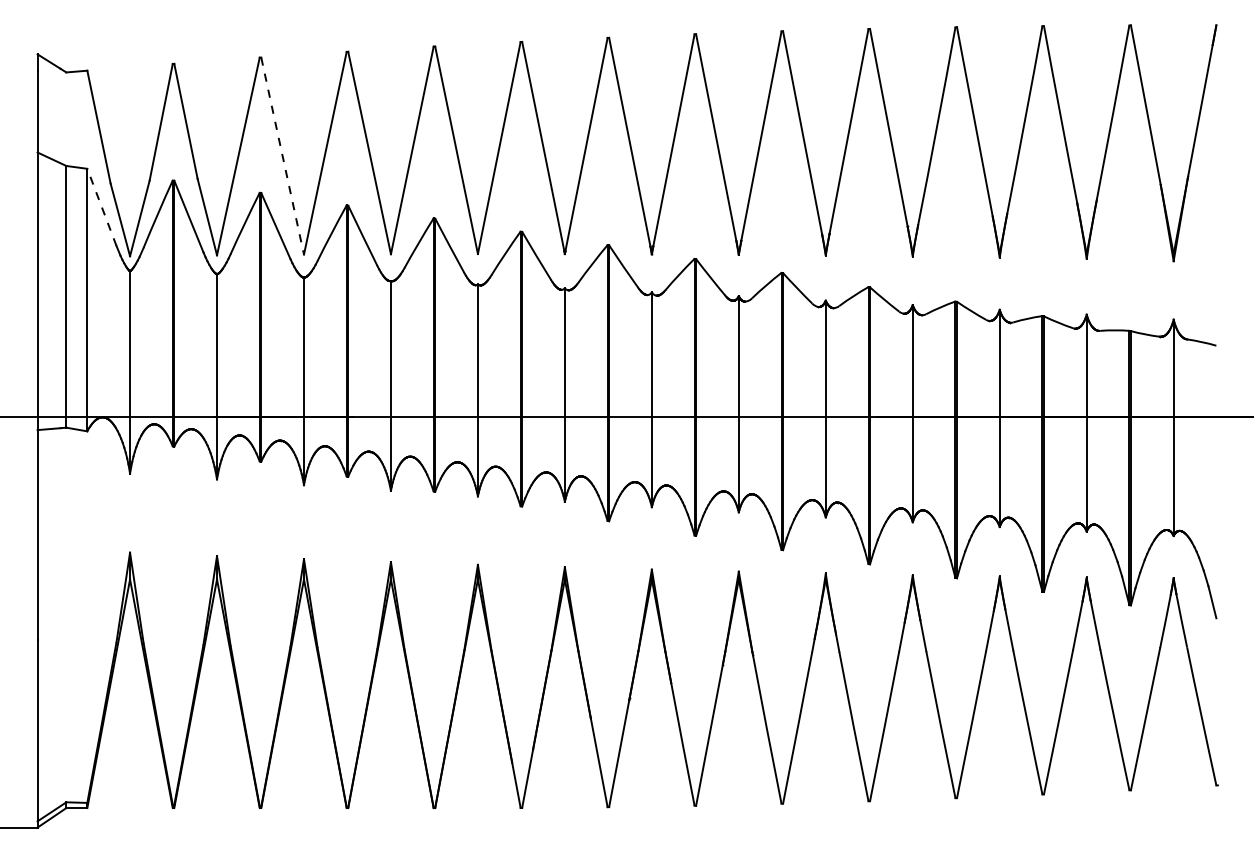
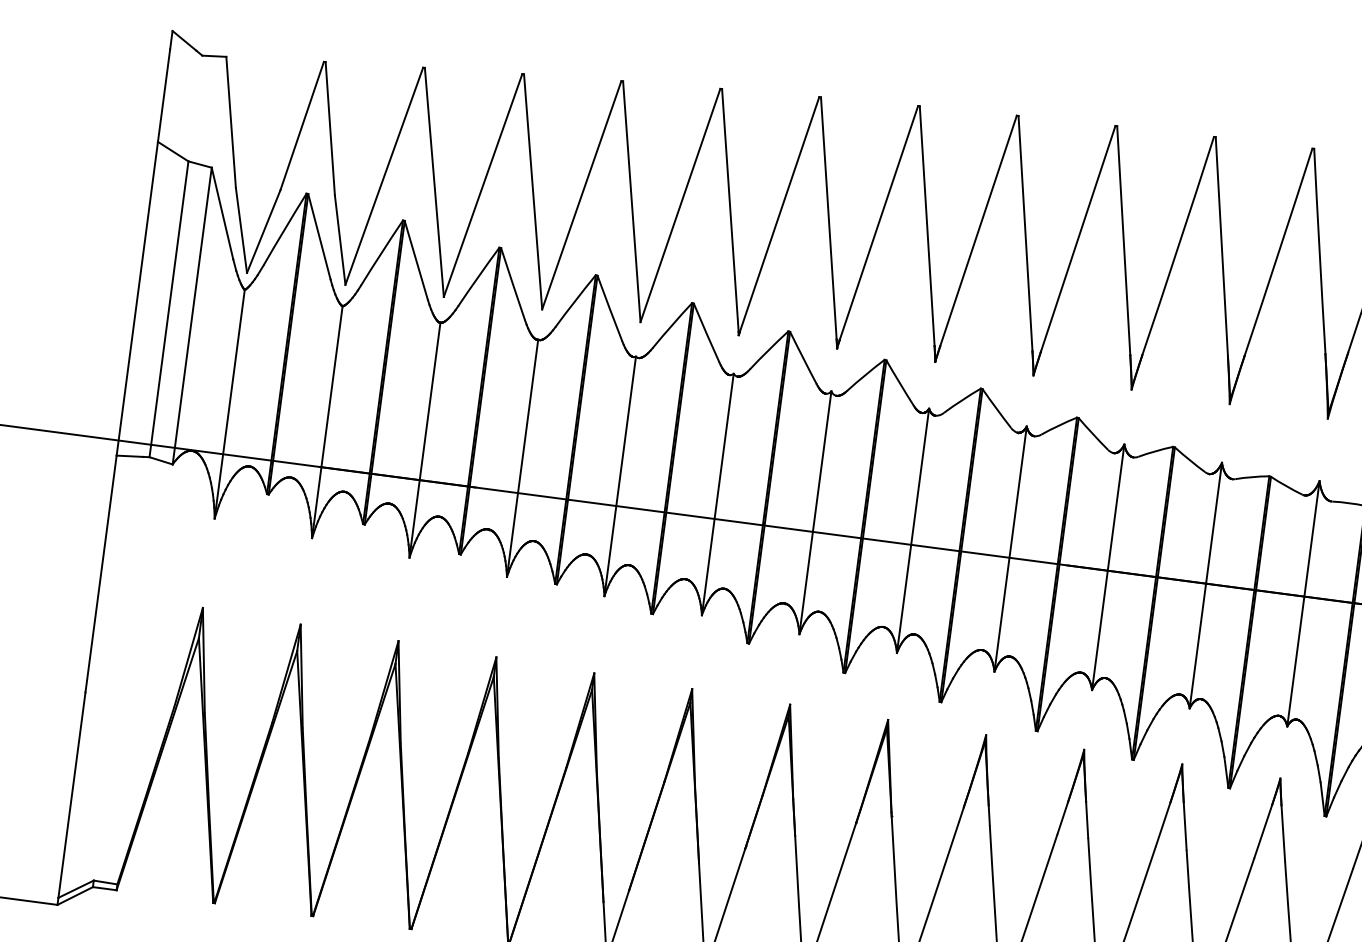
line: (282, 156) -> (434, 182), dashed -> solid
line: (101, 206) -> (222, 212), dashed -> solid

